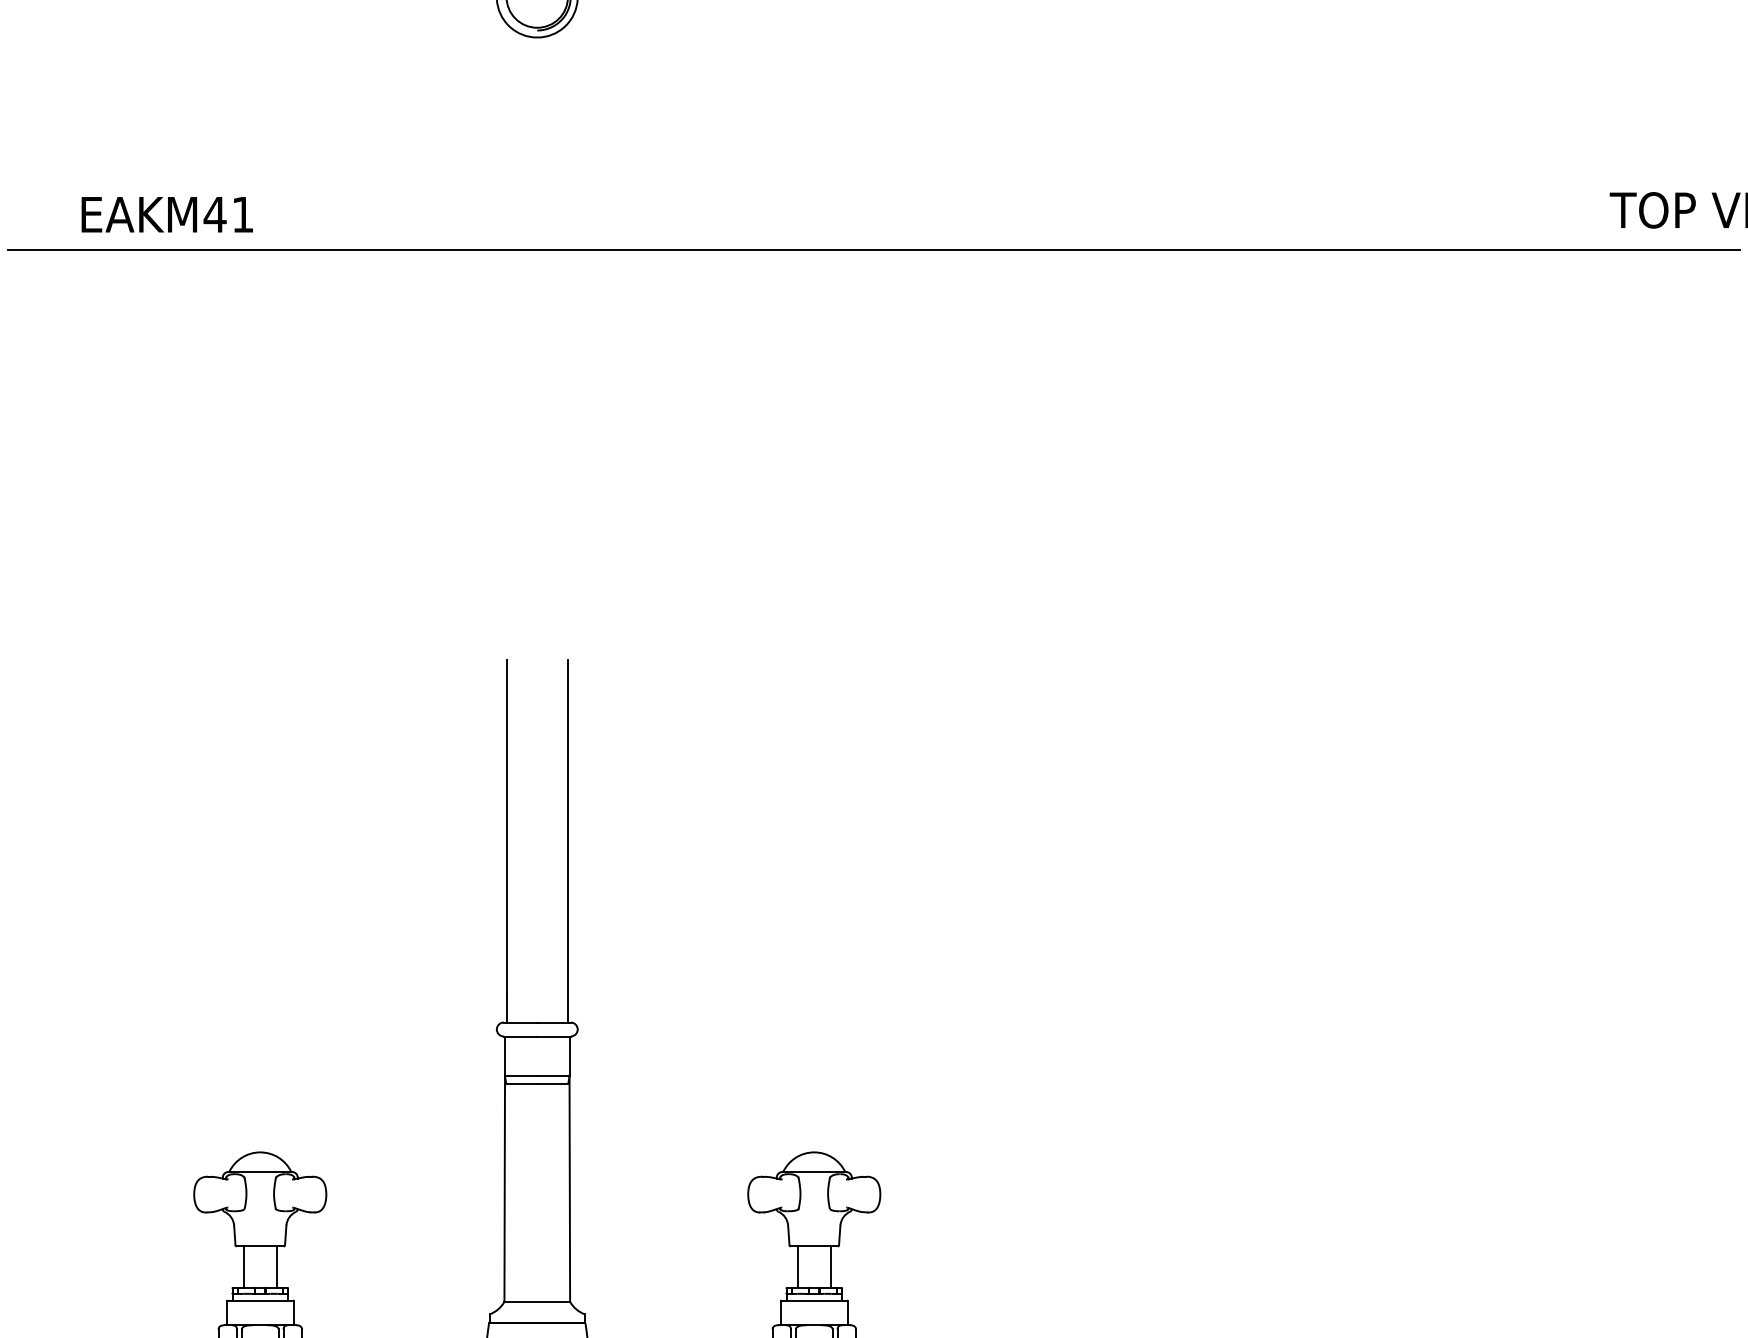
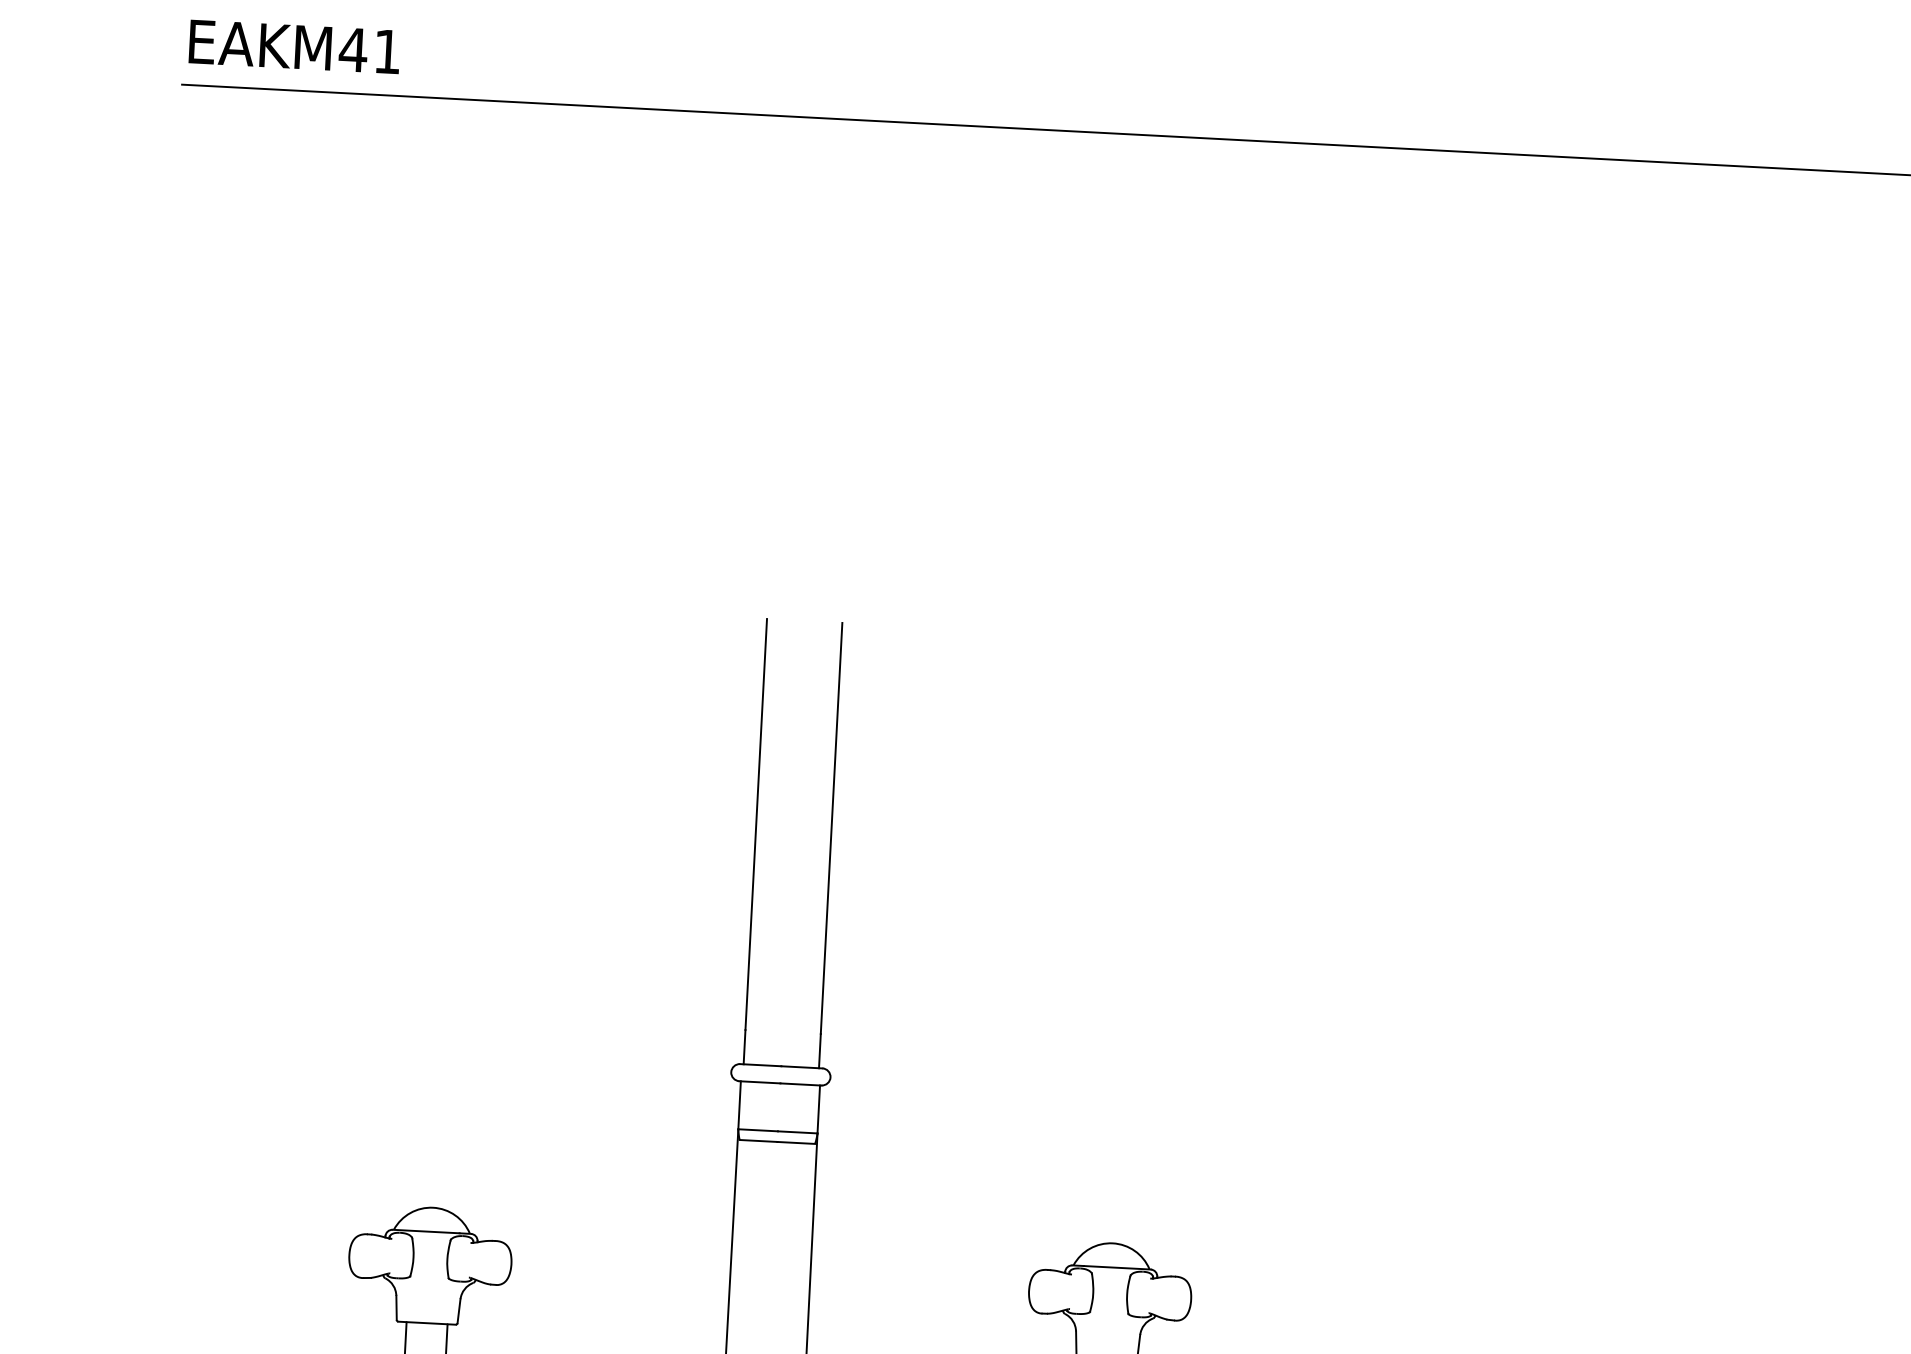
text: (166, 214) -> (293, 46), moved

